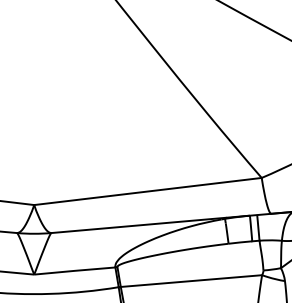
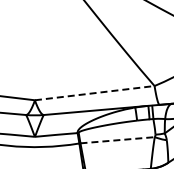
line: (149, 192) -> (95, 93), solid -> dashed
line: (193, 281) -> (118, 140), solid -> dashed

